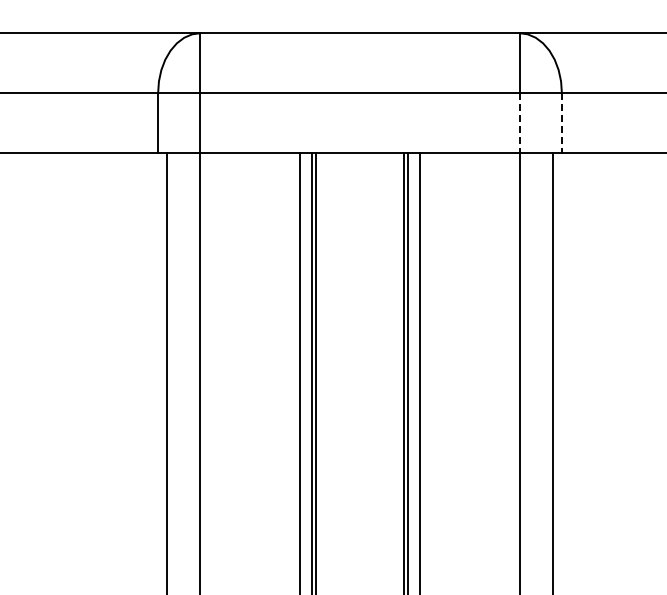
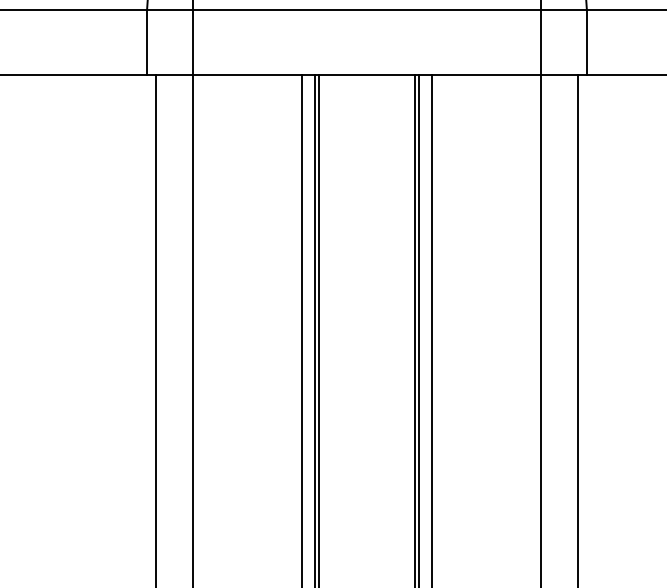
line: (519, 122) -> (540, 42), dashed -> solid
line: (561, 122) -> (586, 42), dashed -> solid

